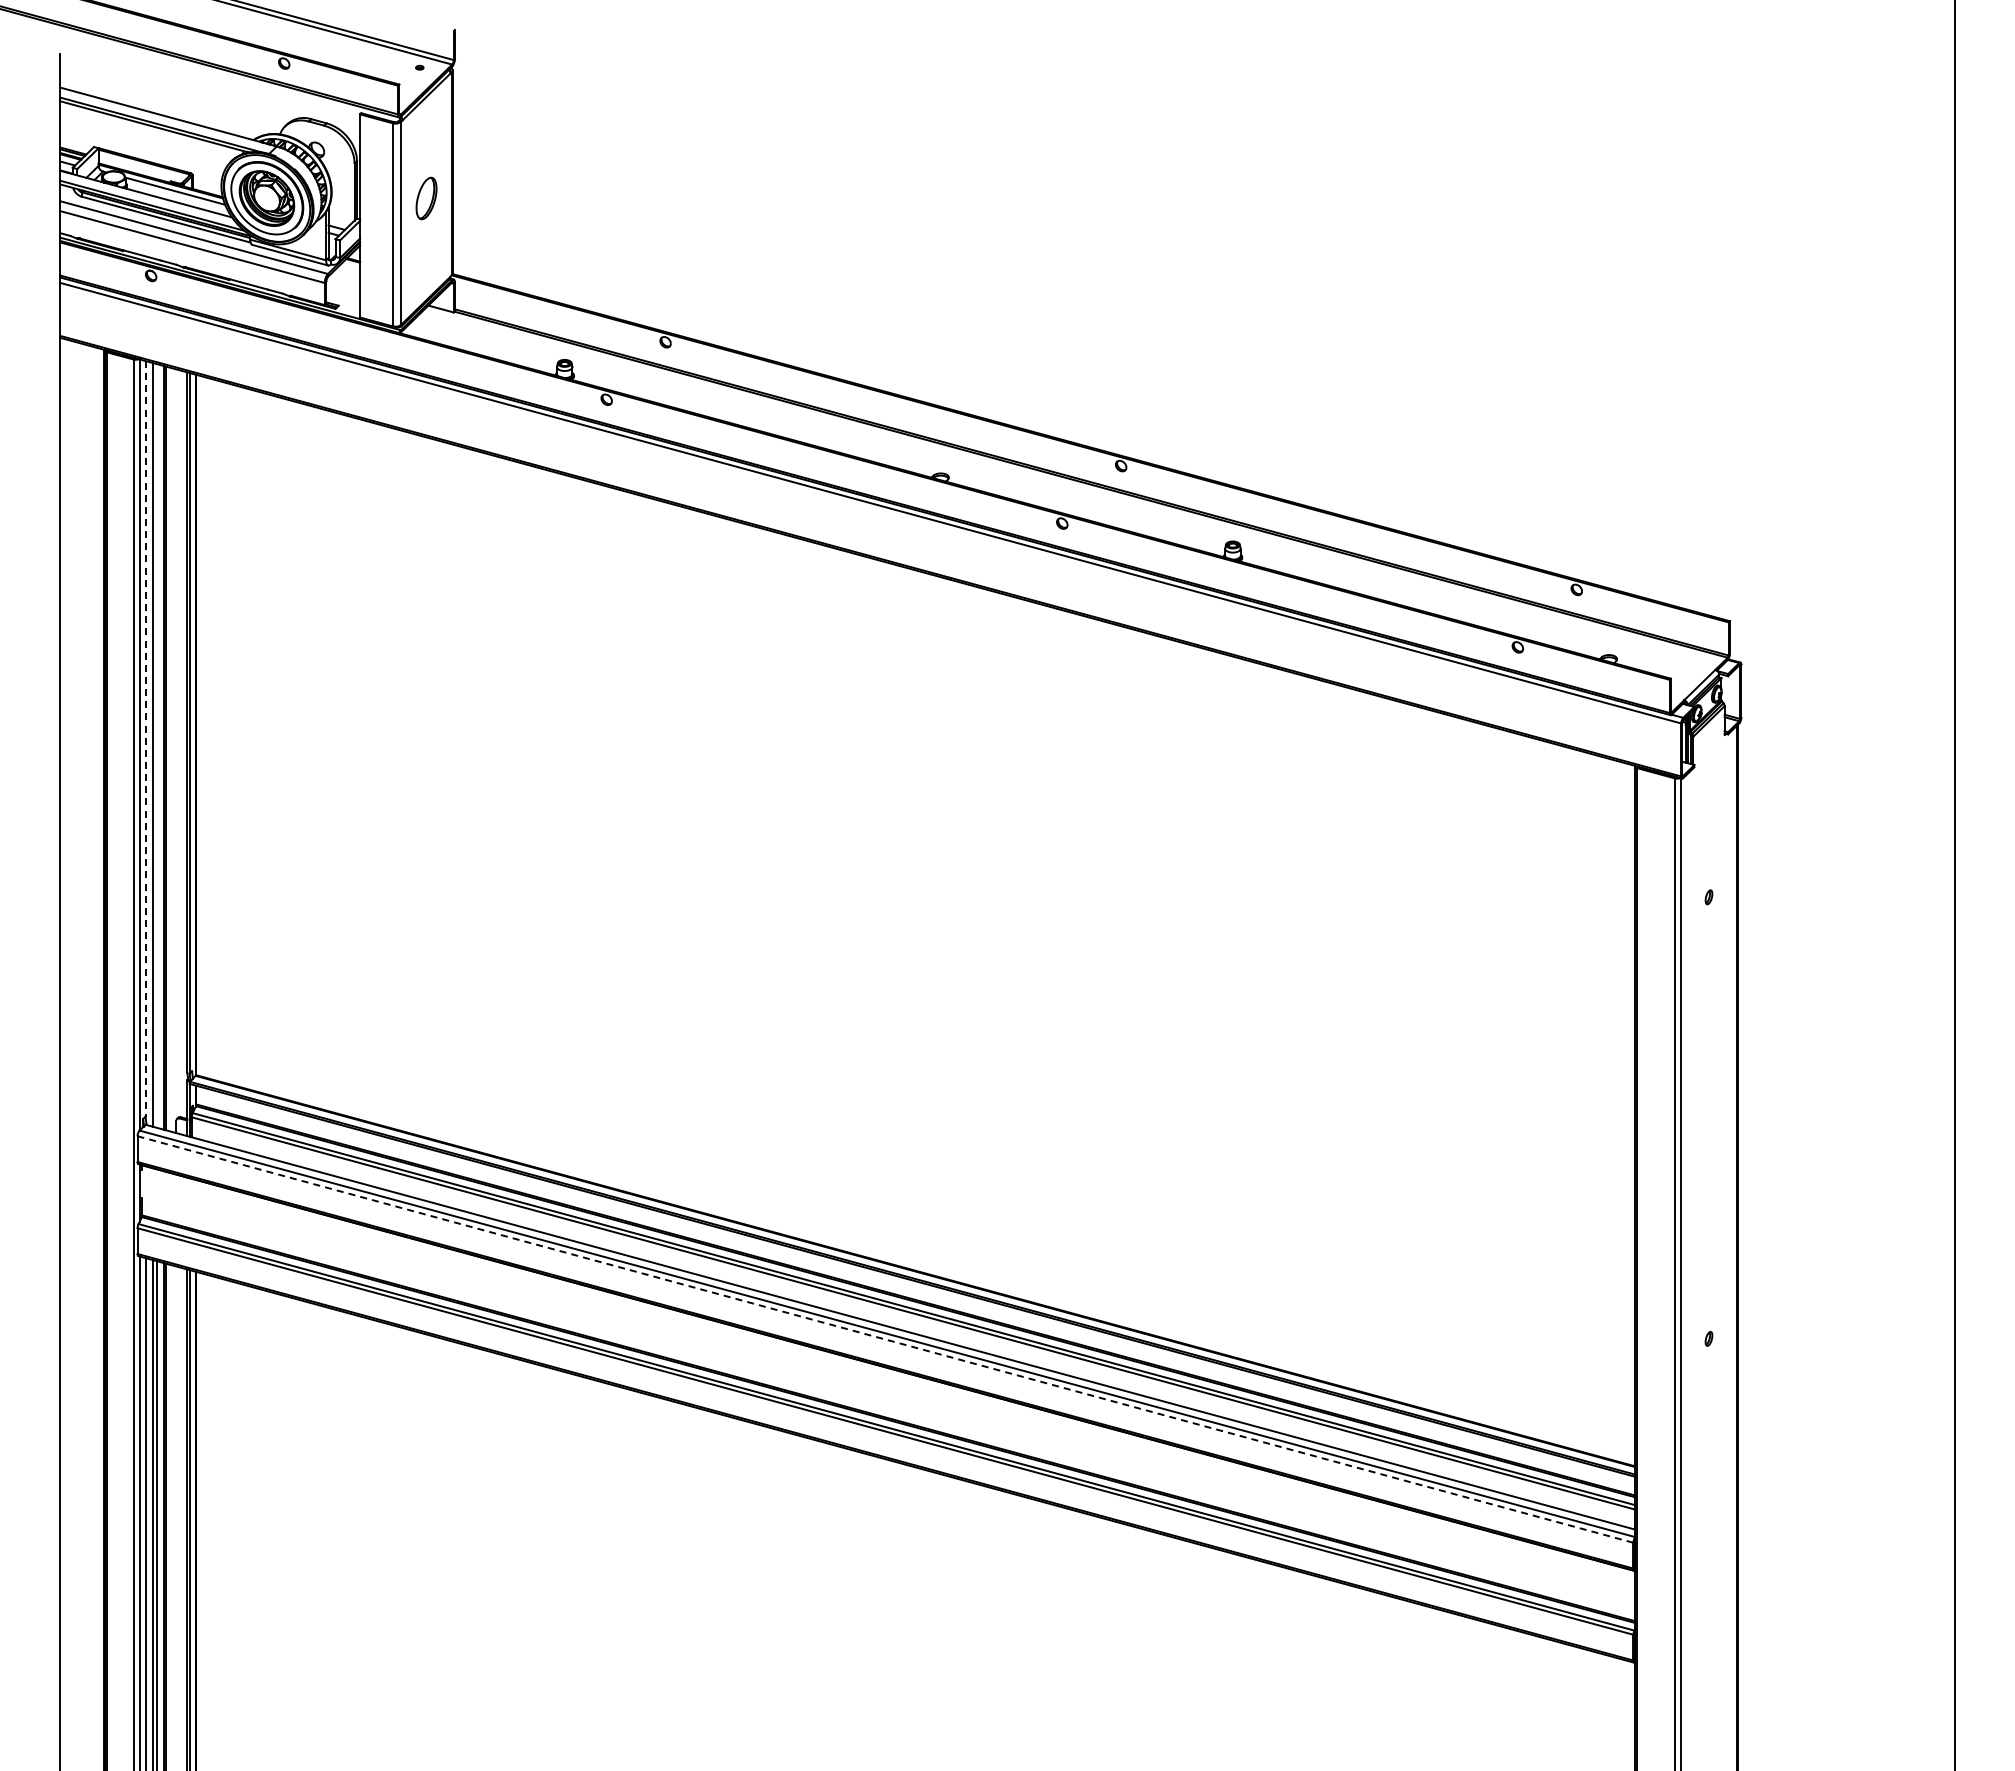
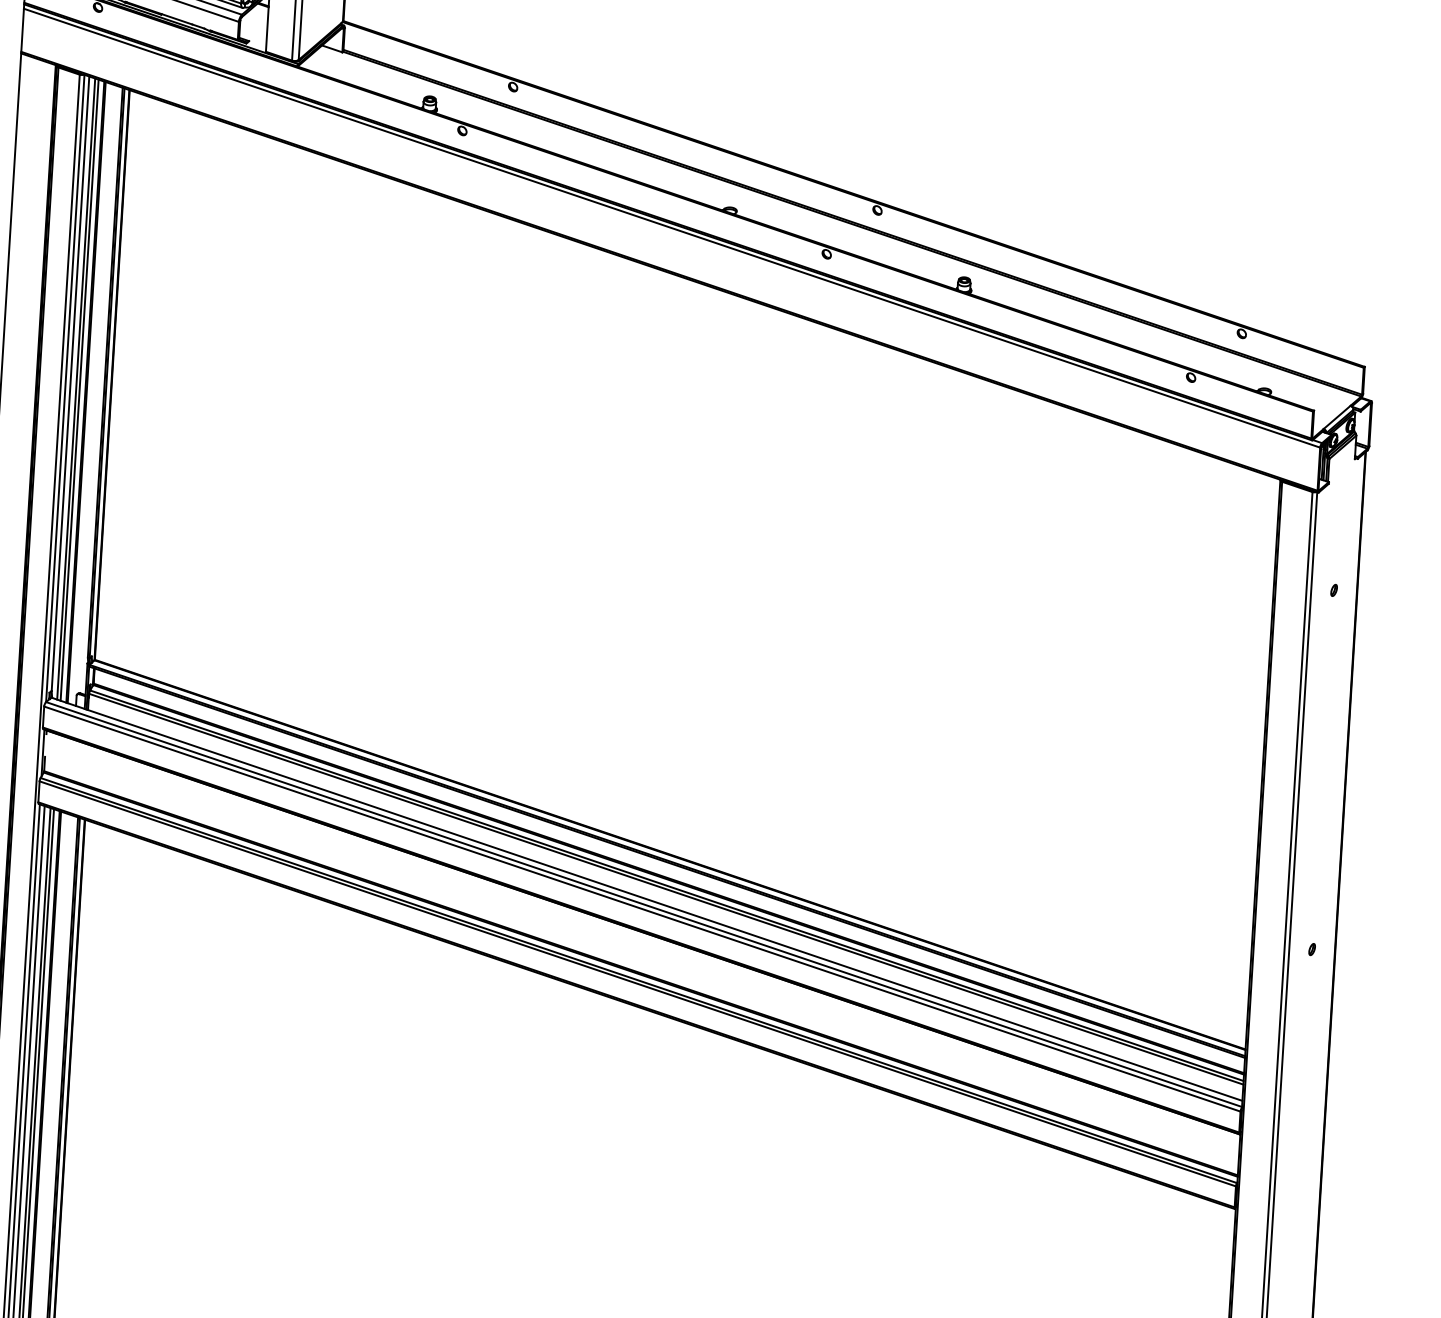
line: (145, 738) -> (70, 383), dashed -> solid
line: (157, 745) -> (79, 389), added
line: (885, 1339) -> (642, 909), dashed -> solid

